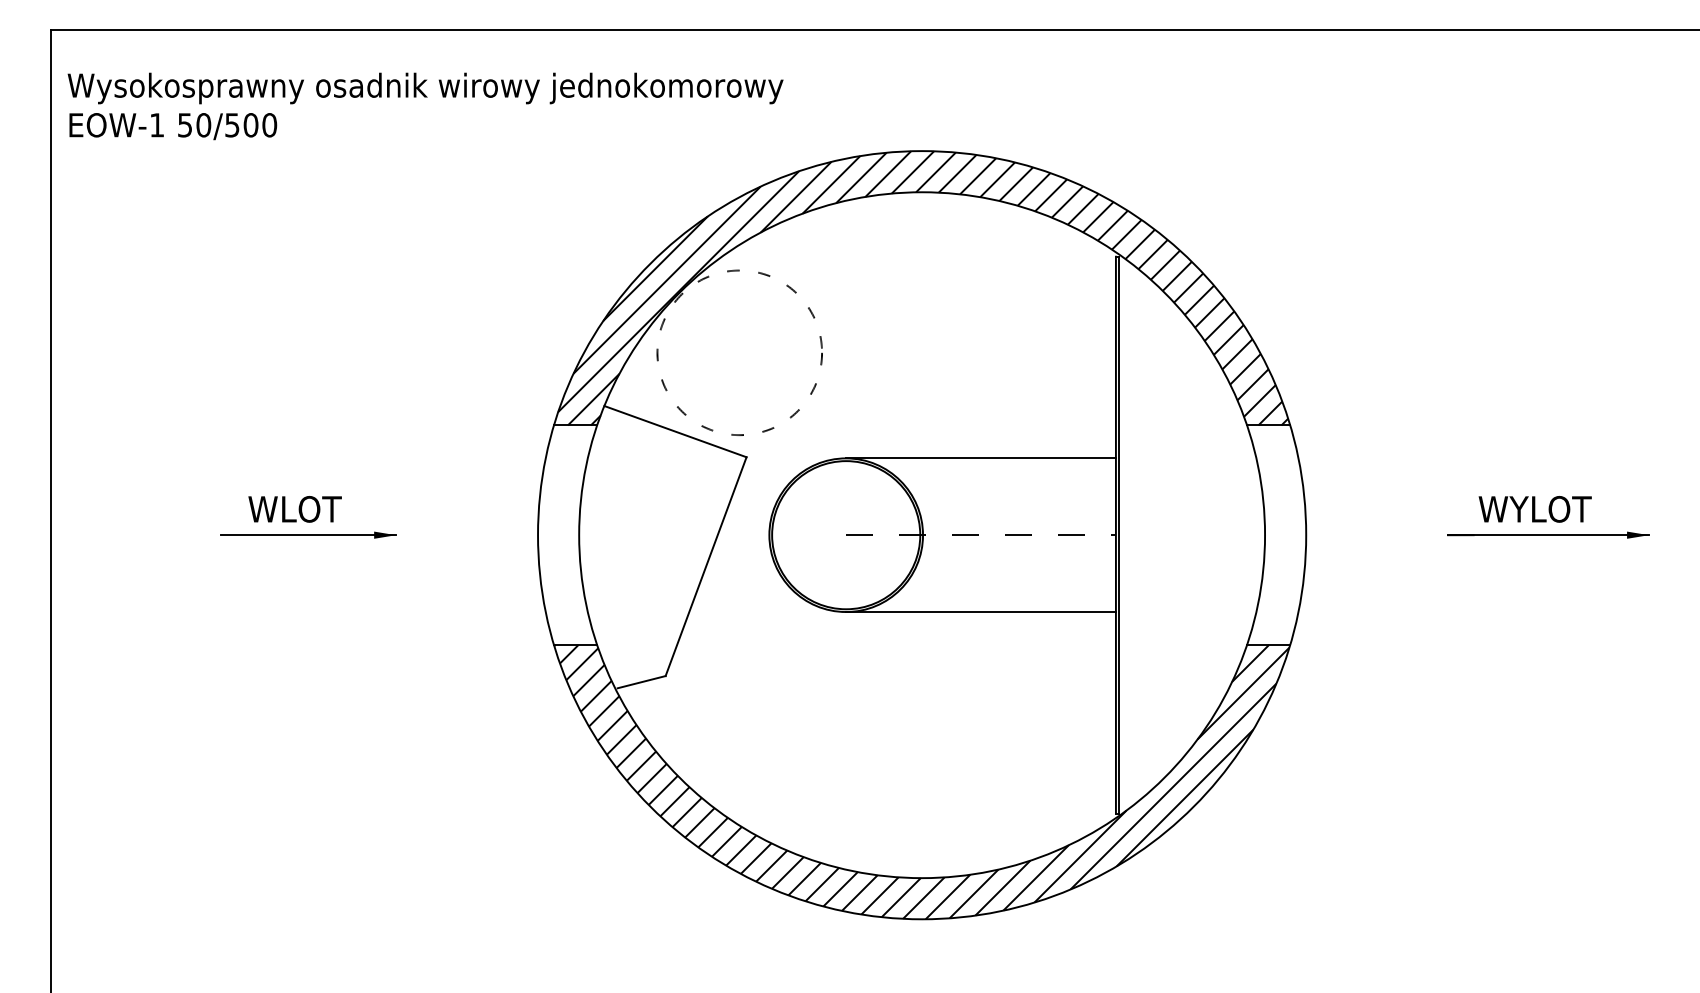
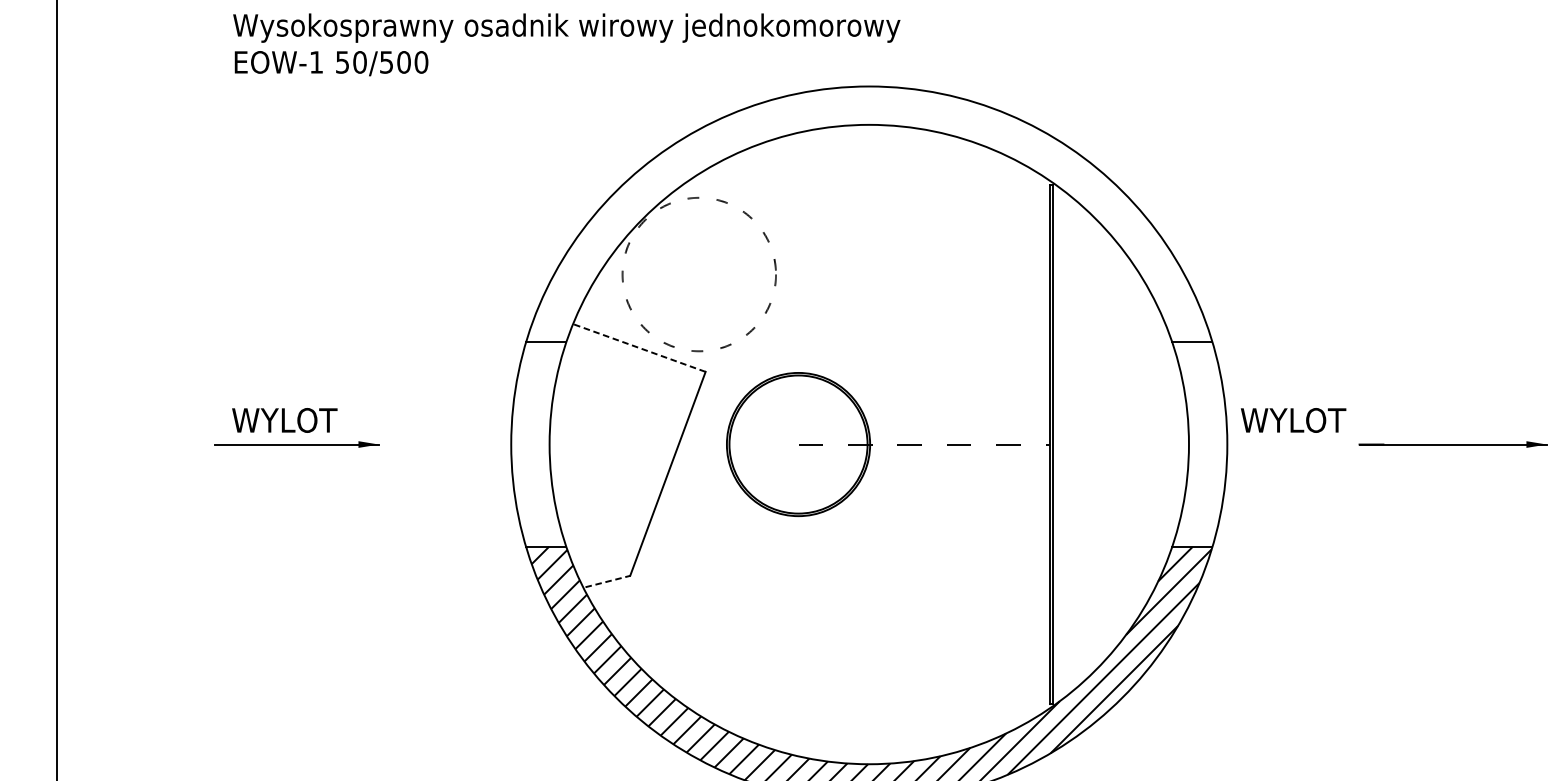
text: (425, 106) -> (566, 44), moved
hatch: (923, 288) -> (870, 214), removed
line: (675, 431) -> (639, 347), solid -> dashed
line: (980, 458) -> (923, 373), removed
text: (294, 508) -> (284, 419), WLOT -> WYLOT
text: (1534, 509) -> (1292, 420), moved
line: (980, 612) -> (923, 516), removed
line: (641, 682) -> (607, 581), solid -> dashed

